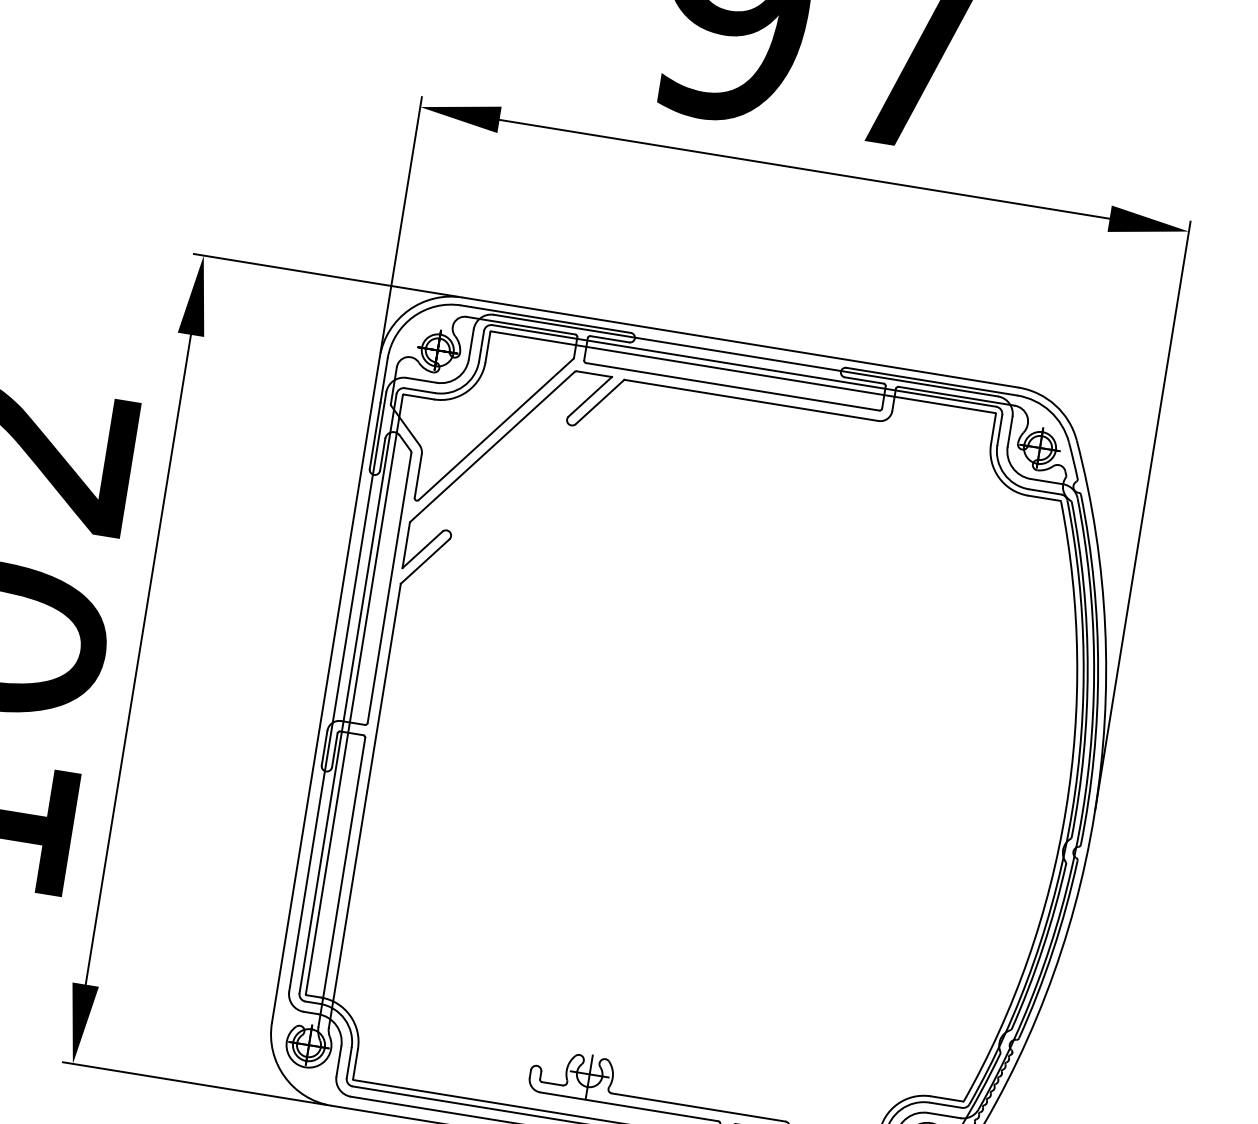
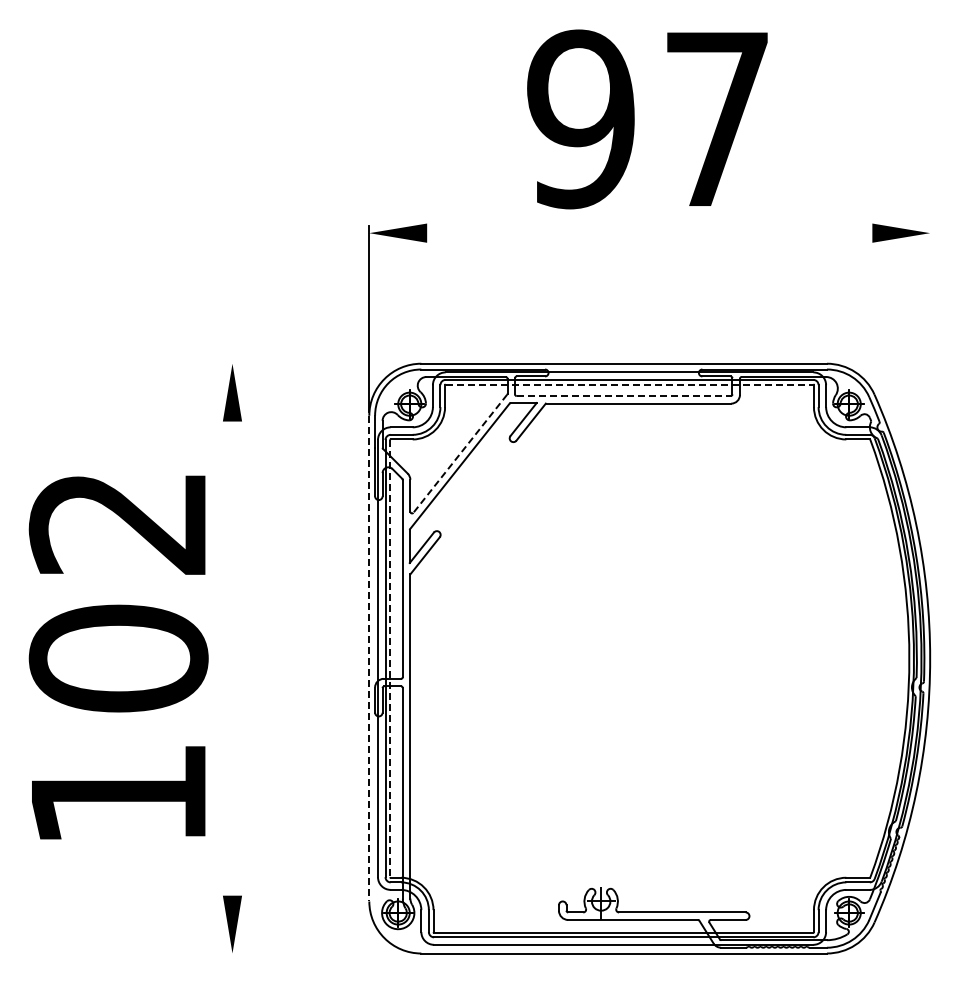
line: (804, 169) -> (649, 233), removed
line: (325, 275) -> (321, 363), removed
line: (743, 372) -> (629, 384), solid -> dashed
line: (732, 387) -> (623, 396), solid -> dashed
line: (494, 430) -> (459, 454), solid -> dashed
line: (1143, 515) -> (930, 440), removed
line: (138, 659) -> (232, 658), removed
line: (326, 689) -> (369, 658), solid -> dashed
line: (354, 694) -> (390, 658), solid -> dashed
line: (194, 1083) -> (321, 953), removed

